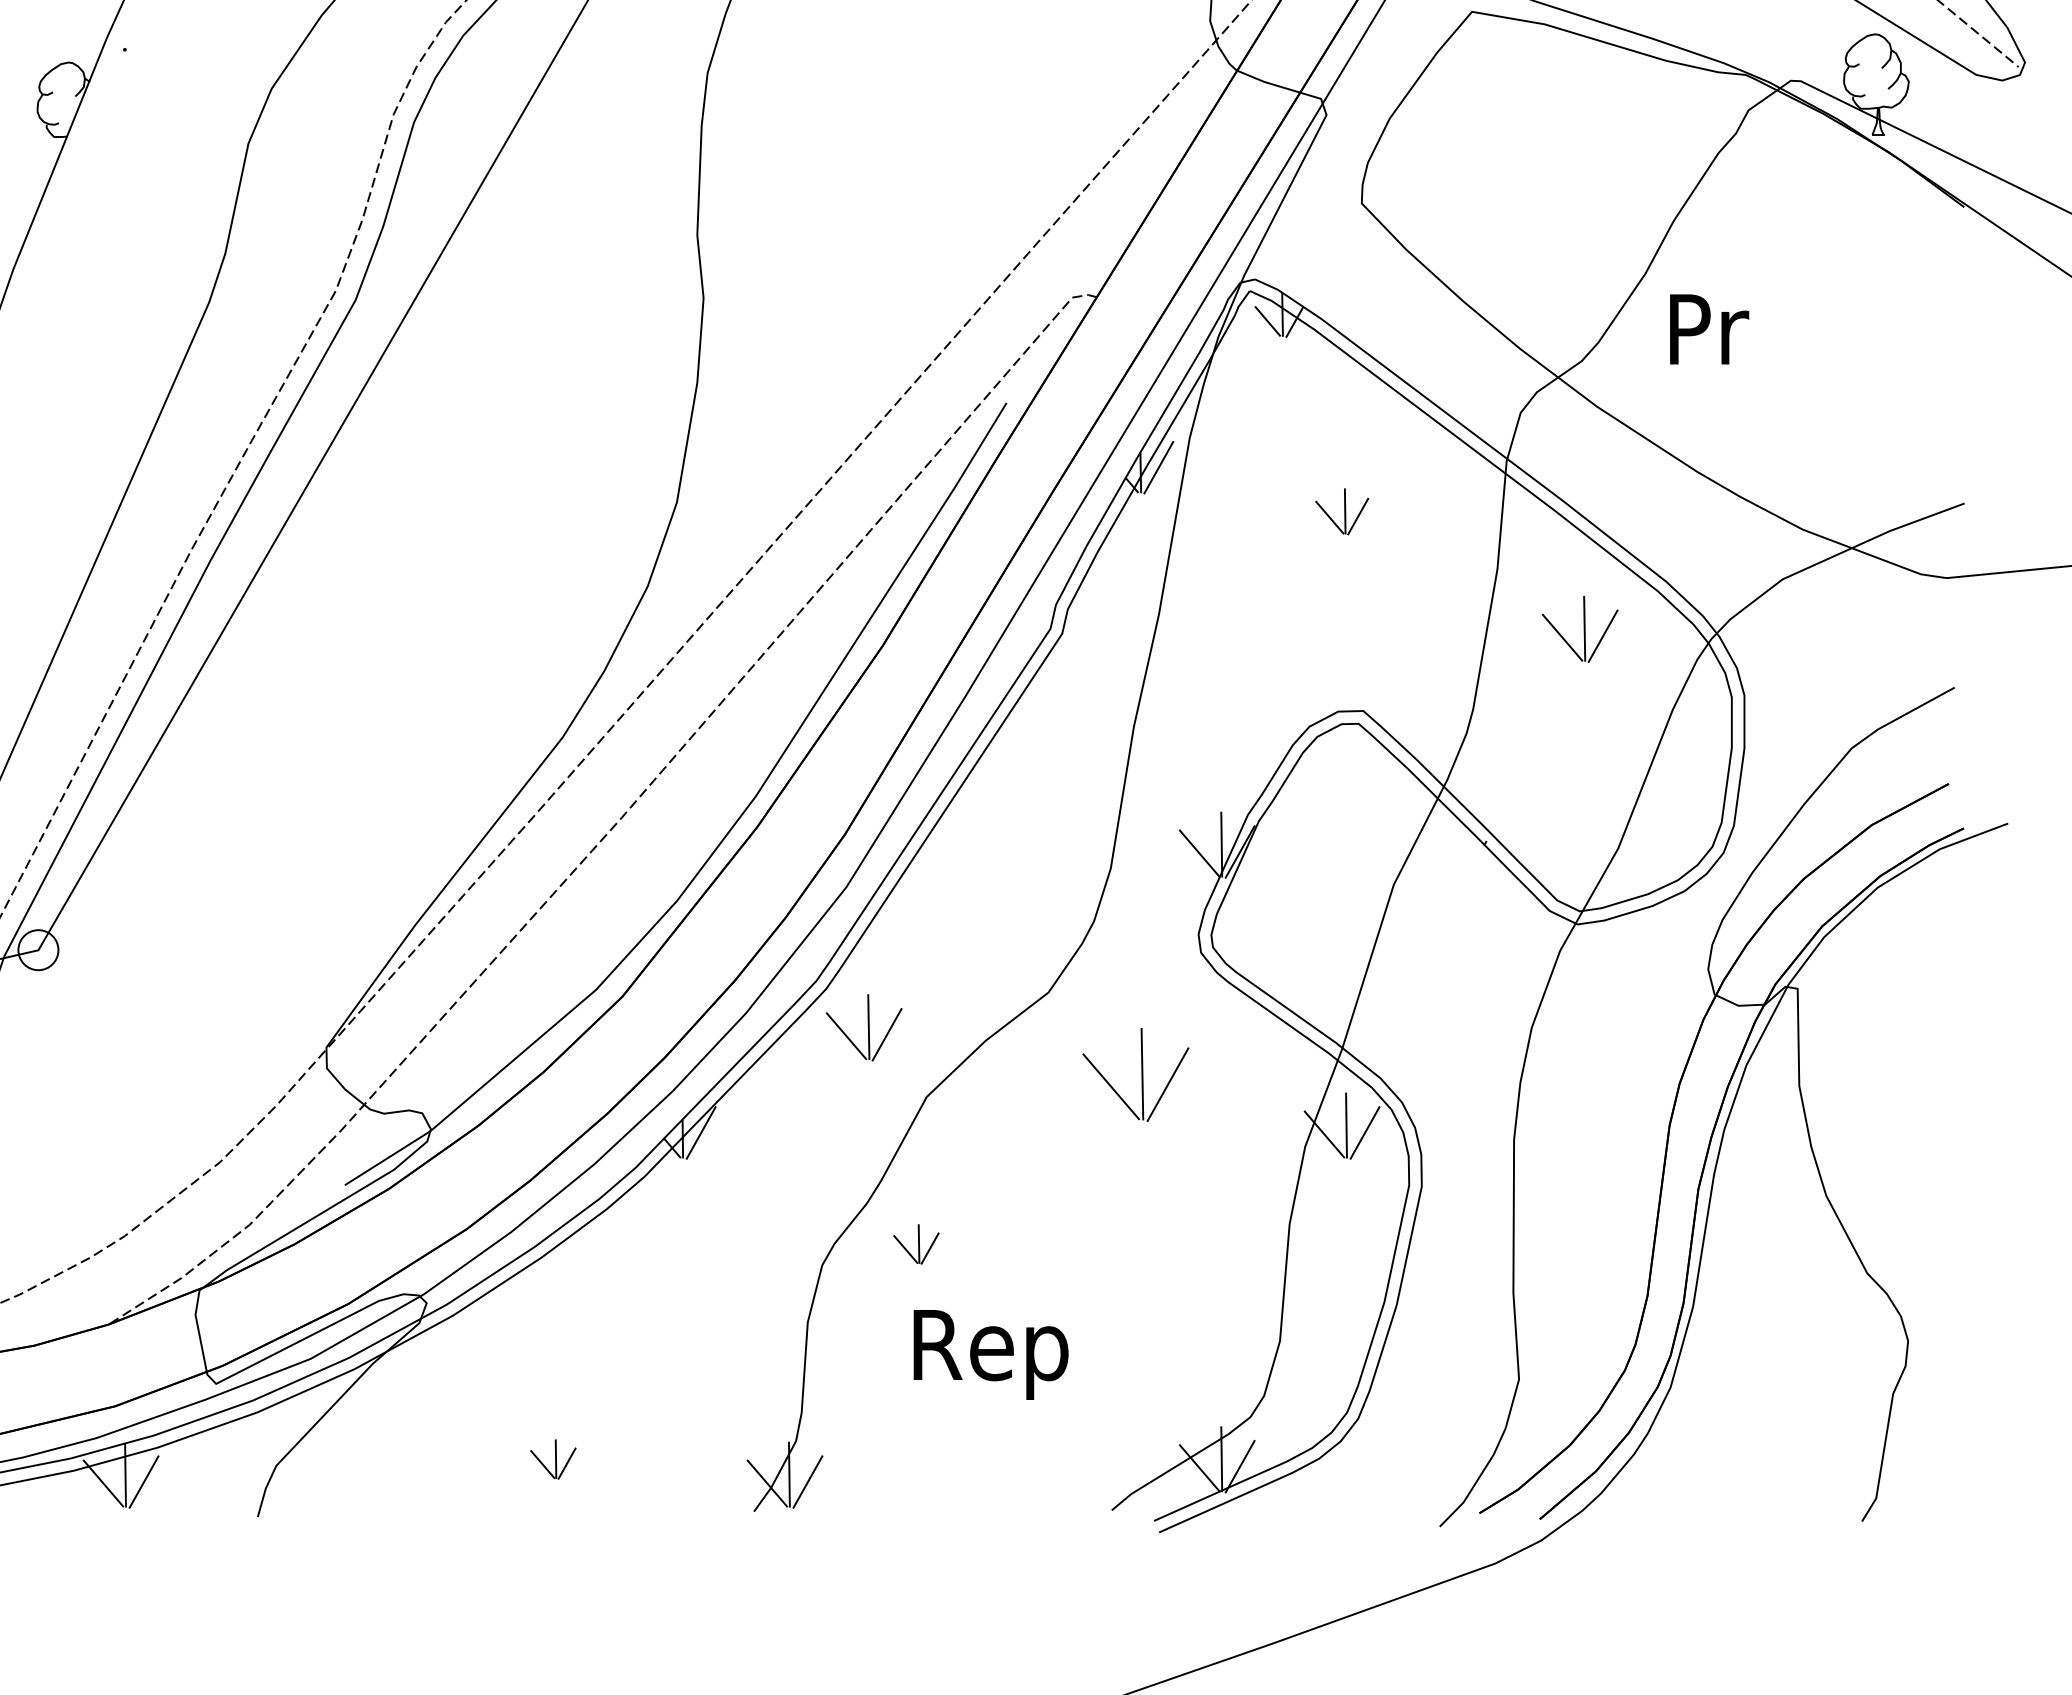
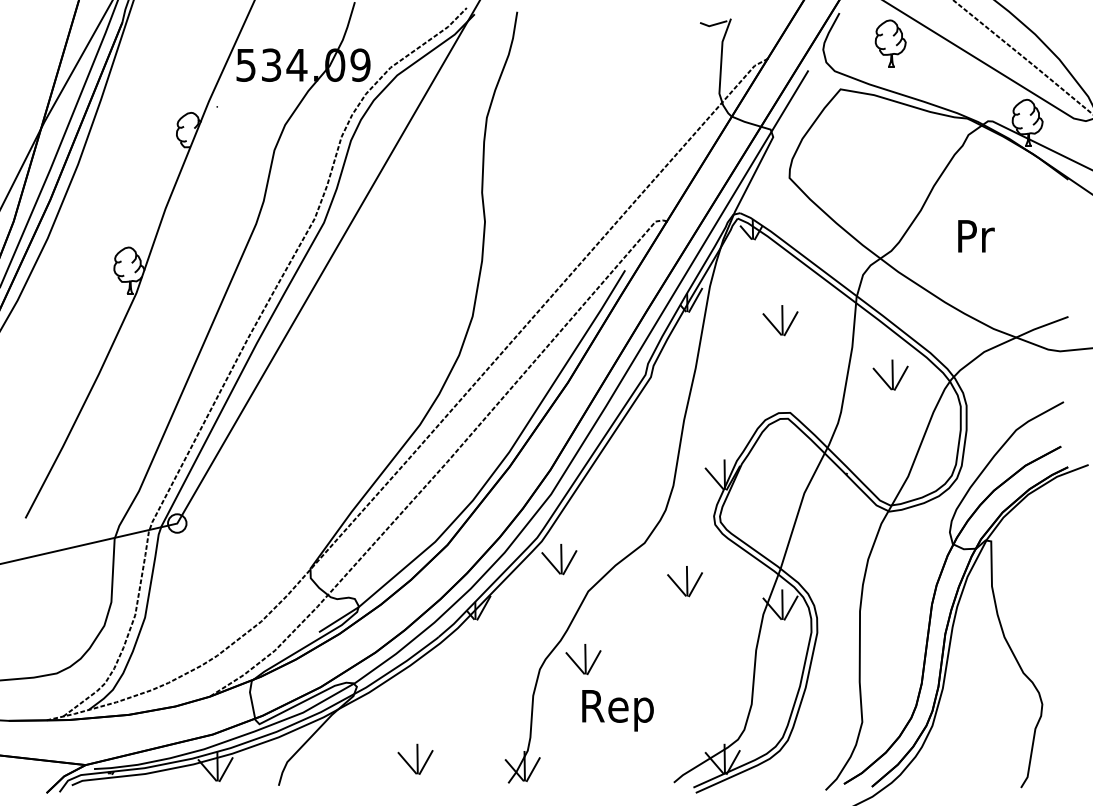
text: (1709, 329) -> (976, 236), moved
part: (1342, 511) -> (780, 320), size x1.43
part: (1134, 1075) -> (684, 581), size x0.71
part: (916, 1244) -> (583, 659), size x1.67
part: (553, 1458) -> (415, 758), size x1.67

